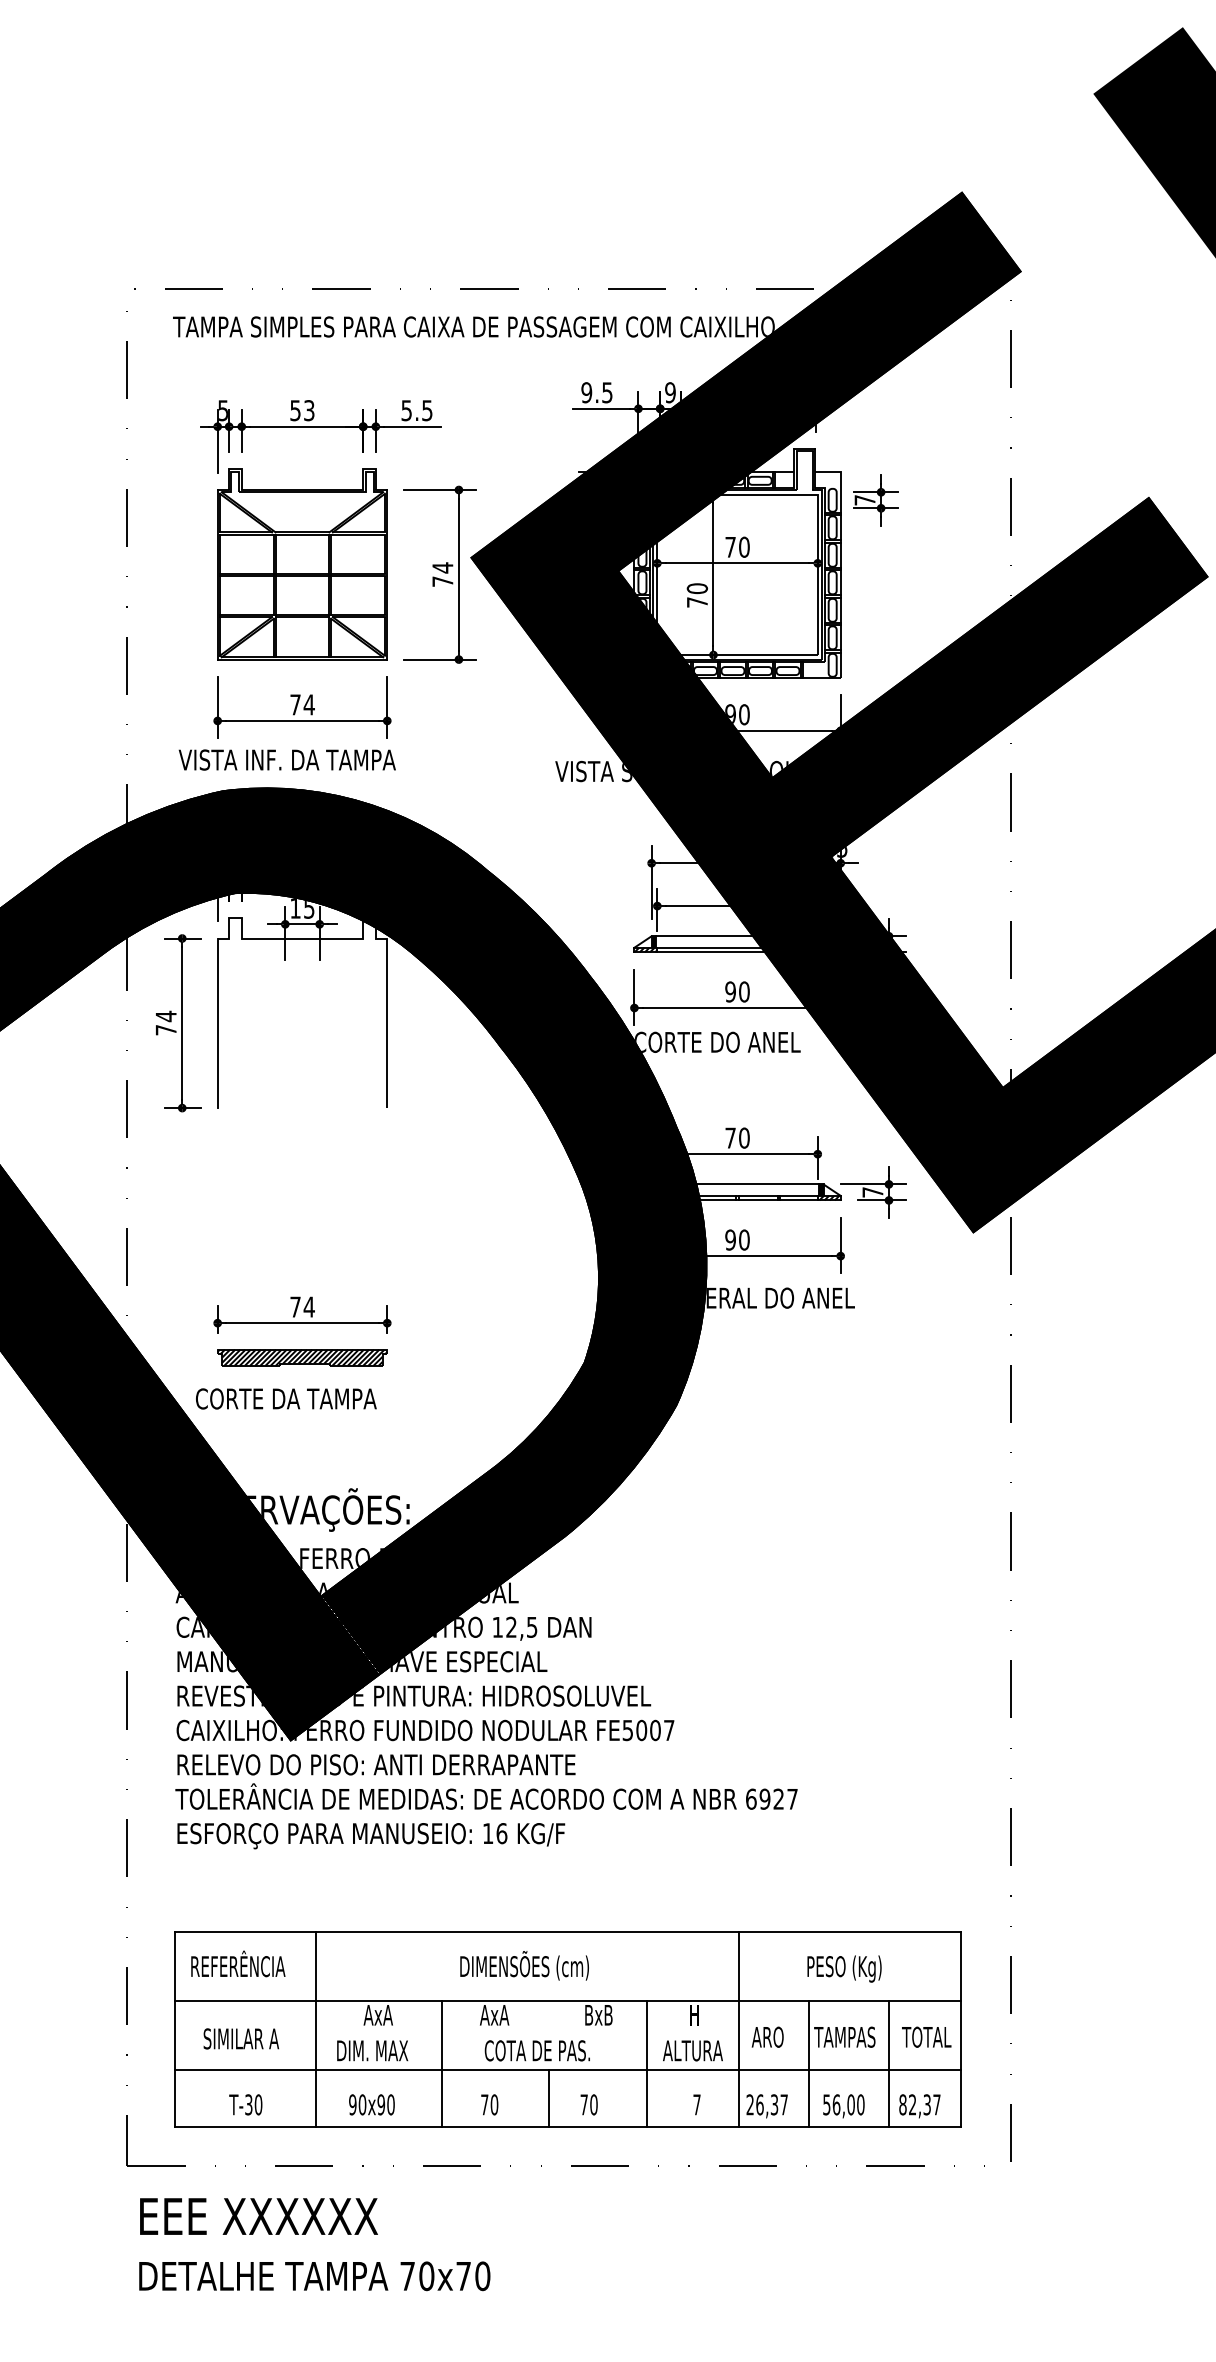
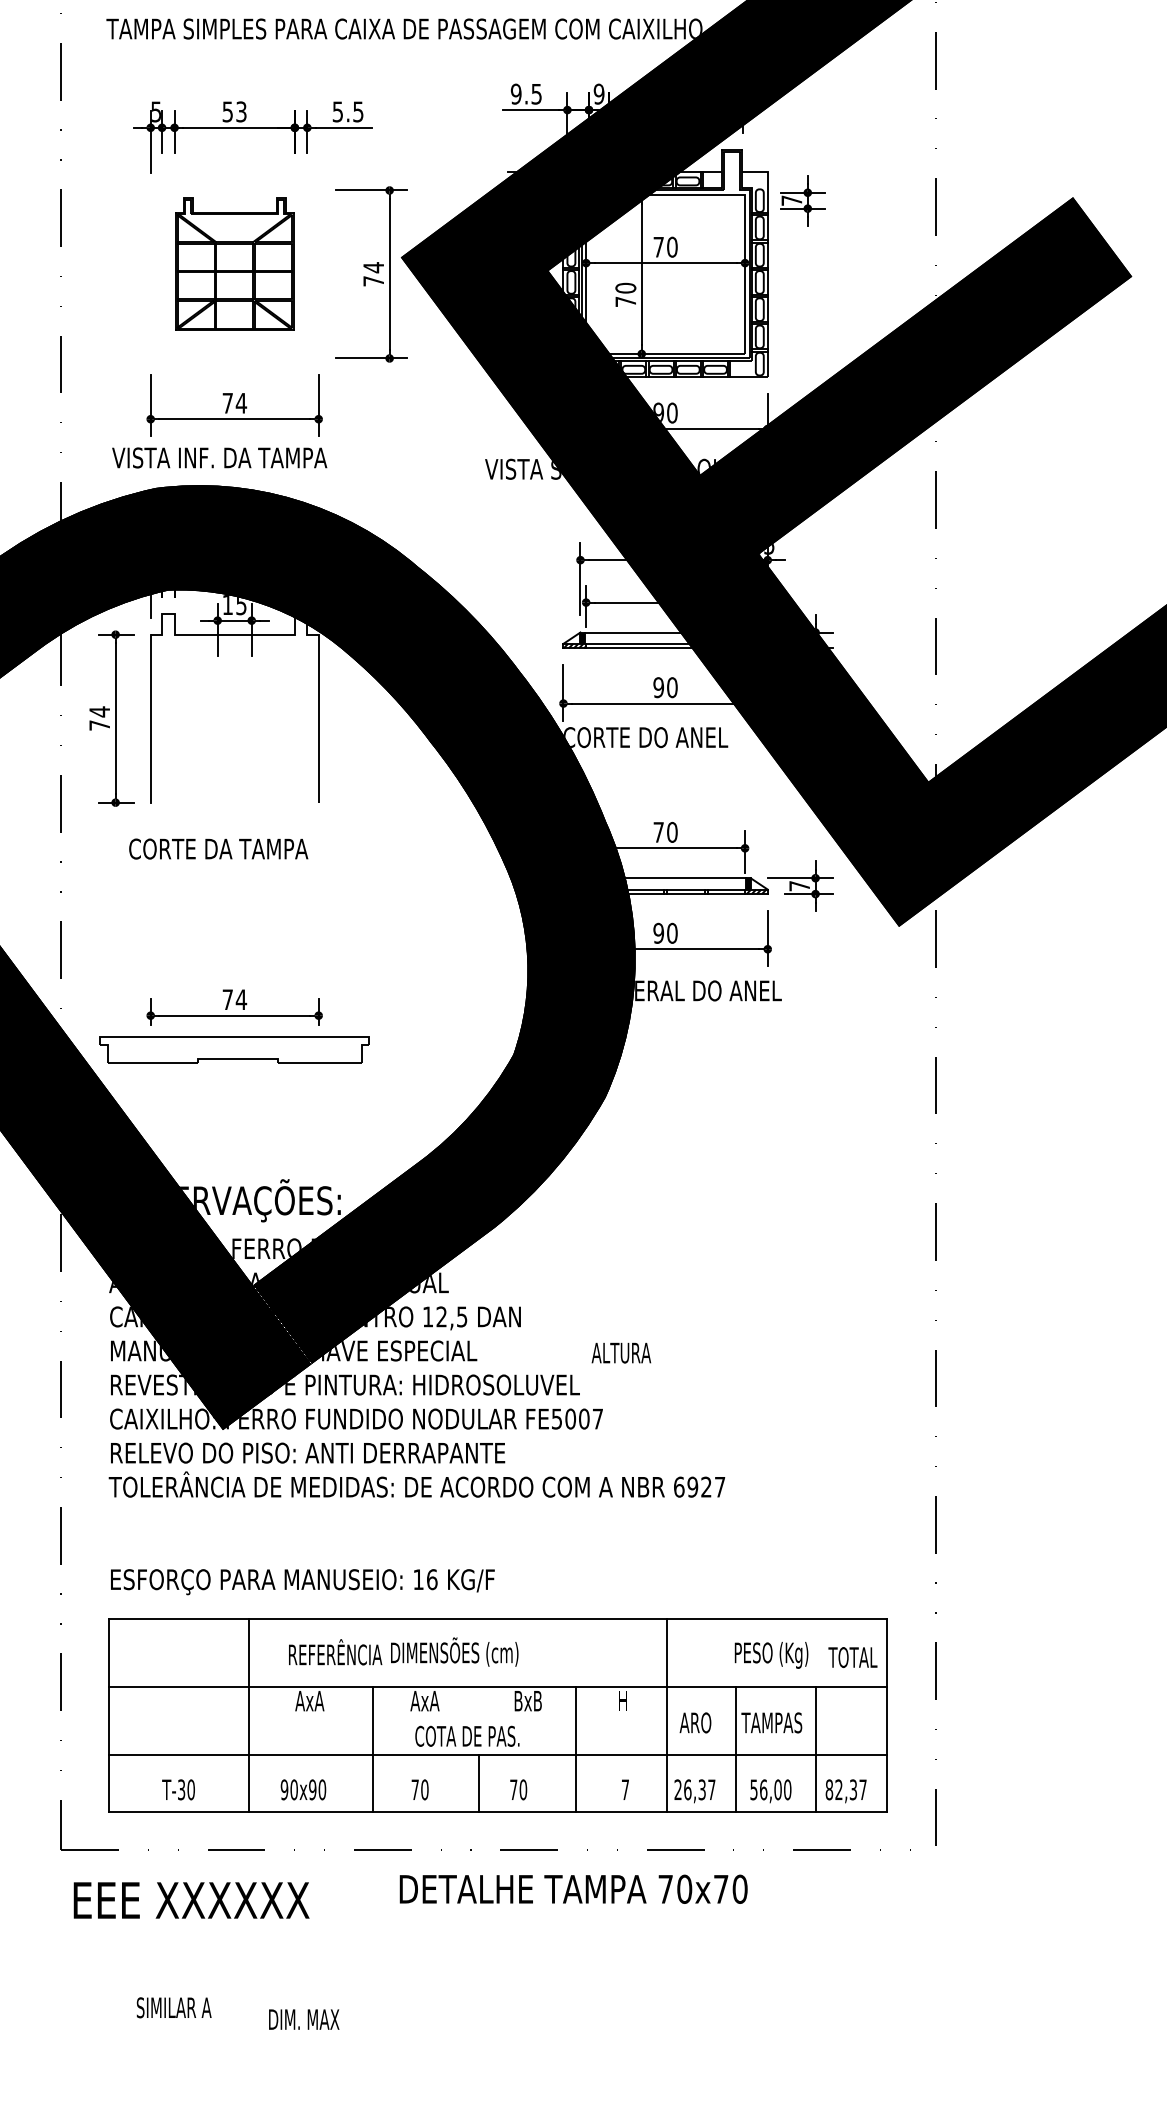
part: (302, 564) -> (234, 264), size x0.7
part: (302, 1357) -> (234, 1049), size x1.6
text: (286, 1398) -> (218, 848), moved
text: (371, 1836) -> (303, 1582), moved
text: (238, 1963) -> (335, 1651), moved
text: (926, 2036) -> (852, 1656), moved
text: (241, 2038) -> (174, 2007), moved
text: (372, 2050) -> (304, 2019), moved
text: (692, 2050) -> (620, 1352), moved
text: (314, 2276) -> (573, 1889), moved

